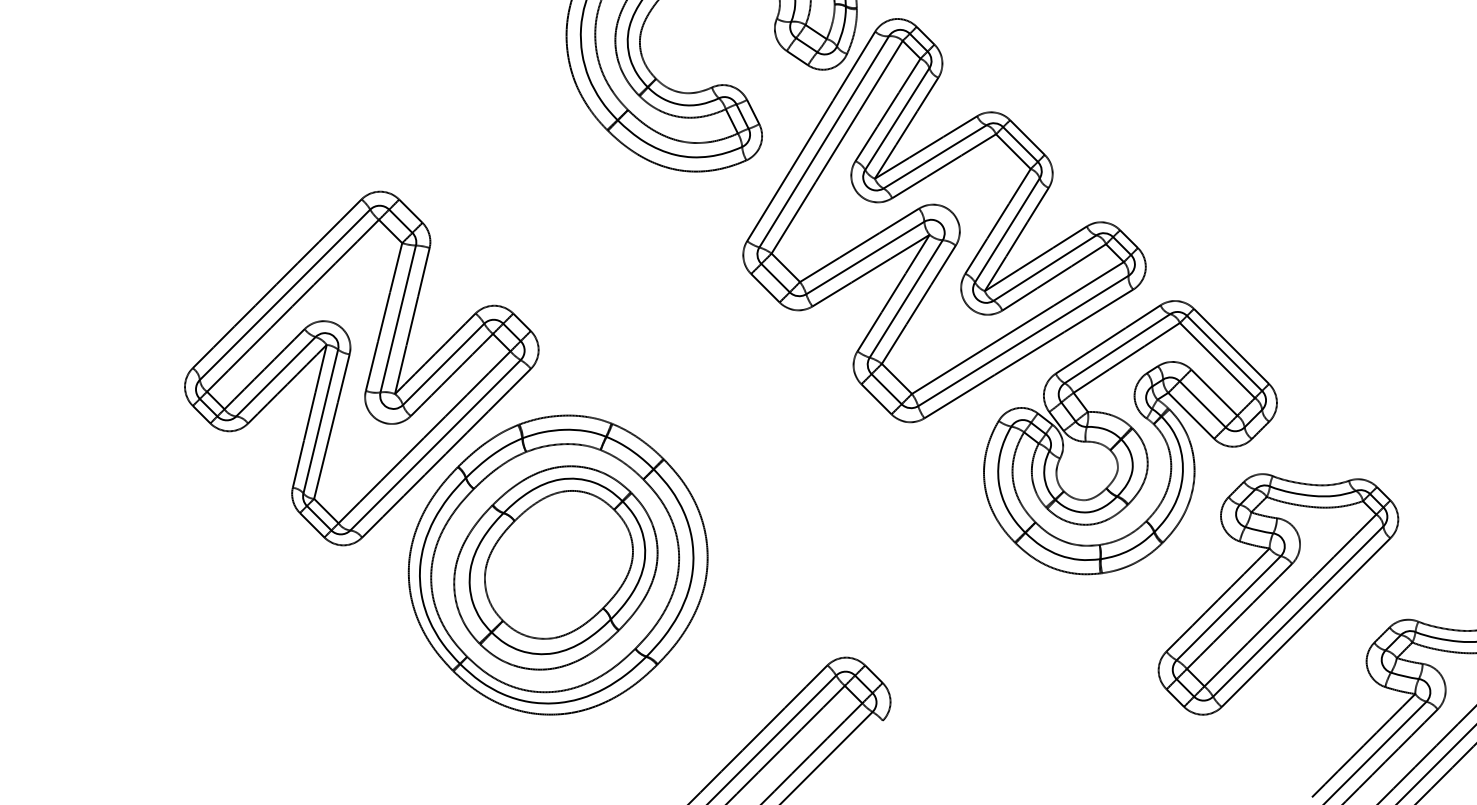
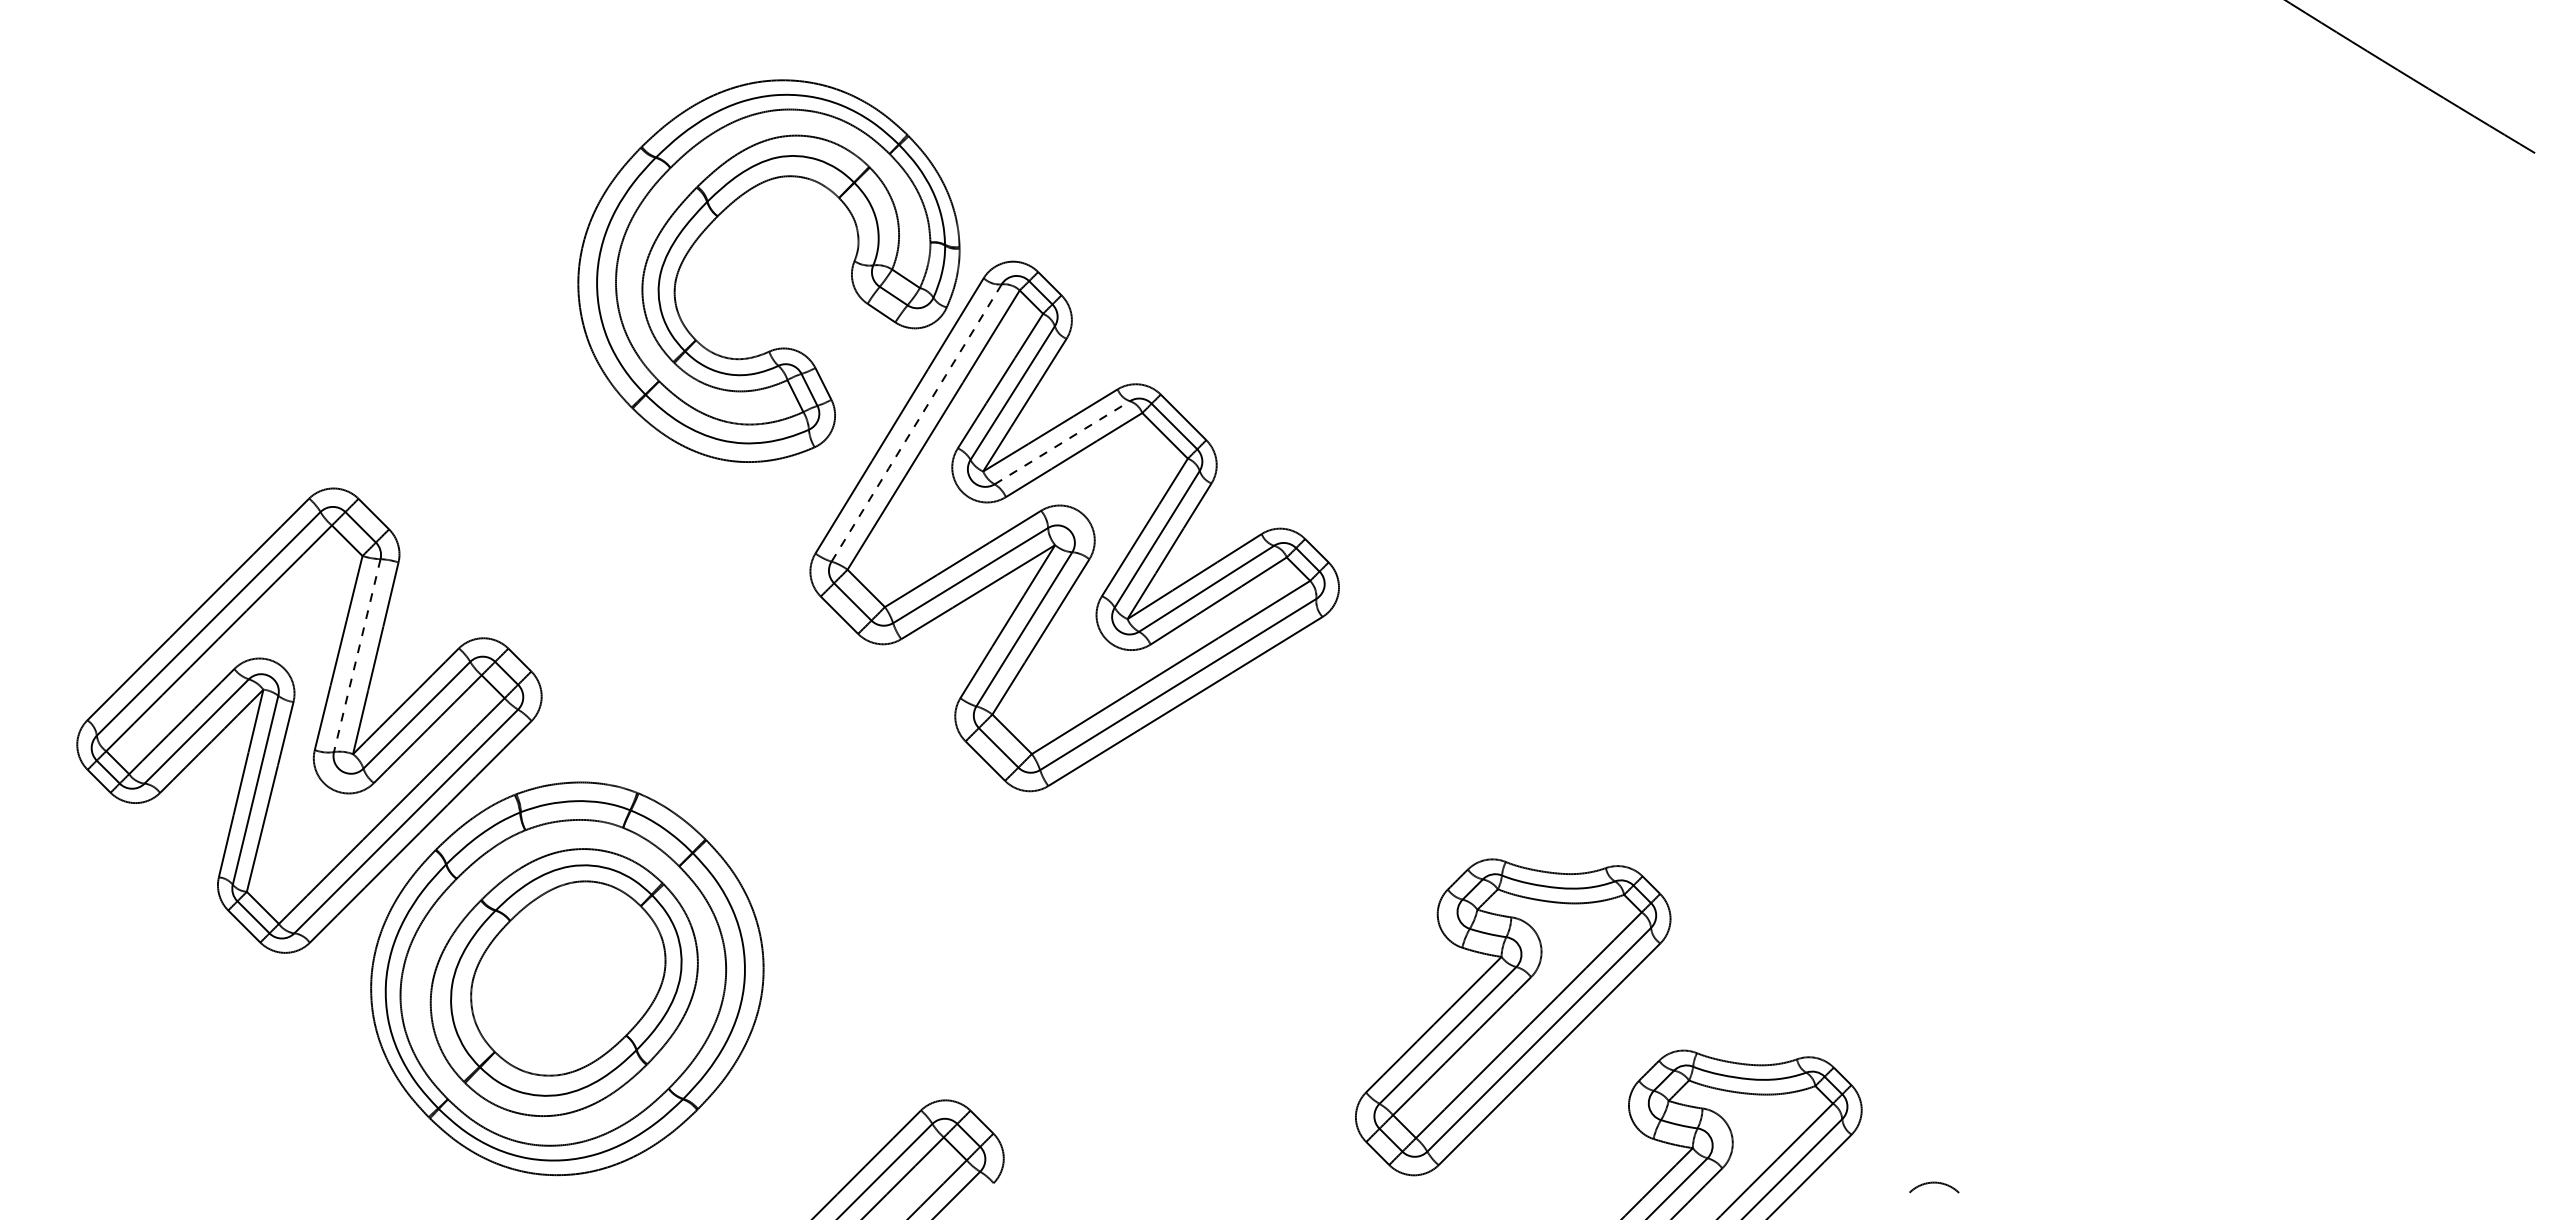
line: (824, 141) -> (916, 422), solid -> dashed
line: (935, 156) -> (1062, 442), solid -> dashed
line: (398, 318) -> (357, 655), solid -> dashed
part: (1130, 437) -> (1318, 811), removed

